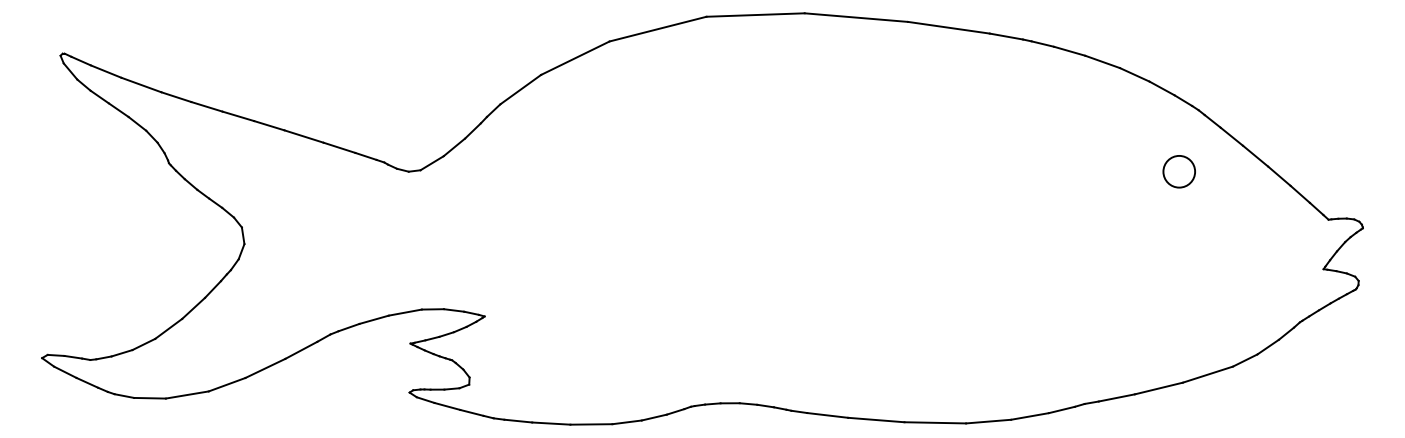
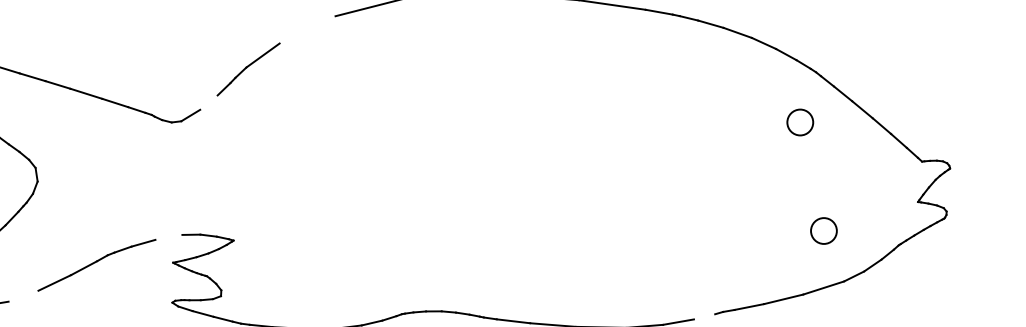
line: (575, 57) -> (307, 29), removed
line: (454, 147) -> (209, 102), removed
circle: (1207, 304) -> (823, 230), added
line: (404, 312) -> (168, 237), removed
line: (226, 384) -> (23, 296), removed
line: (1061, 409) -> (704, 316), removed

